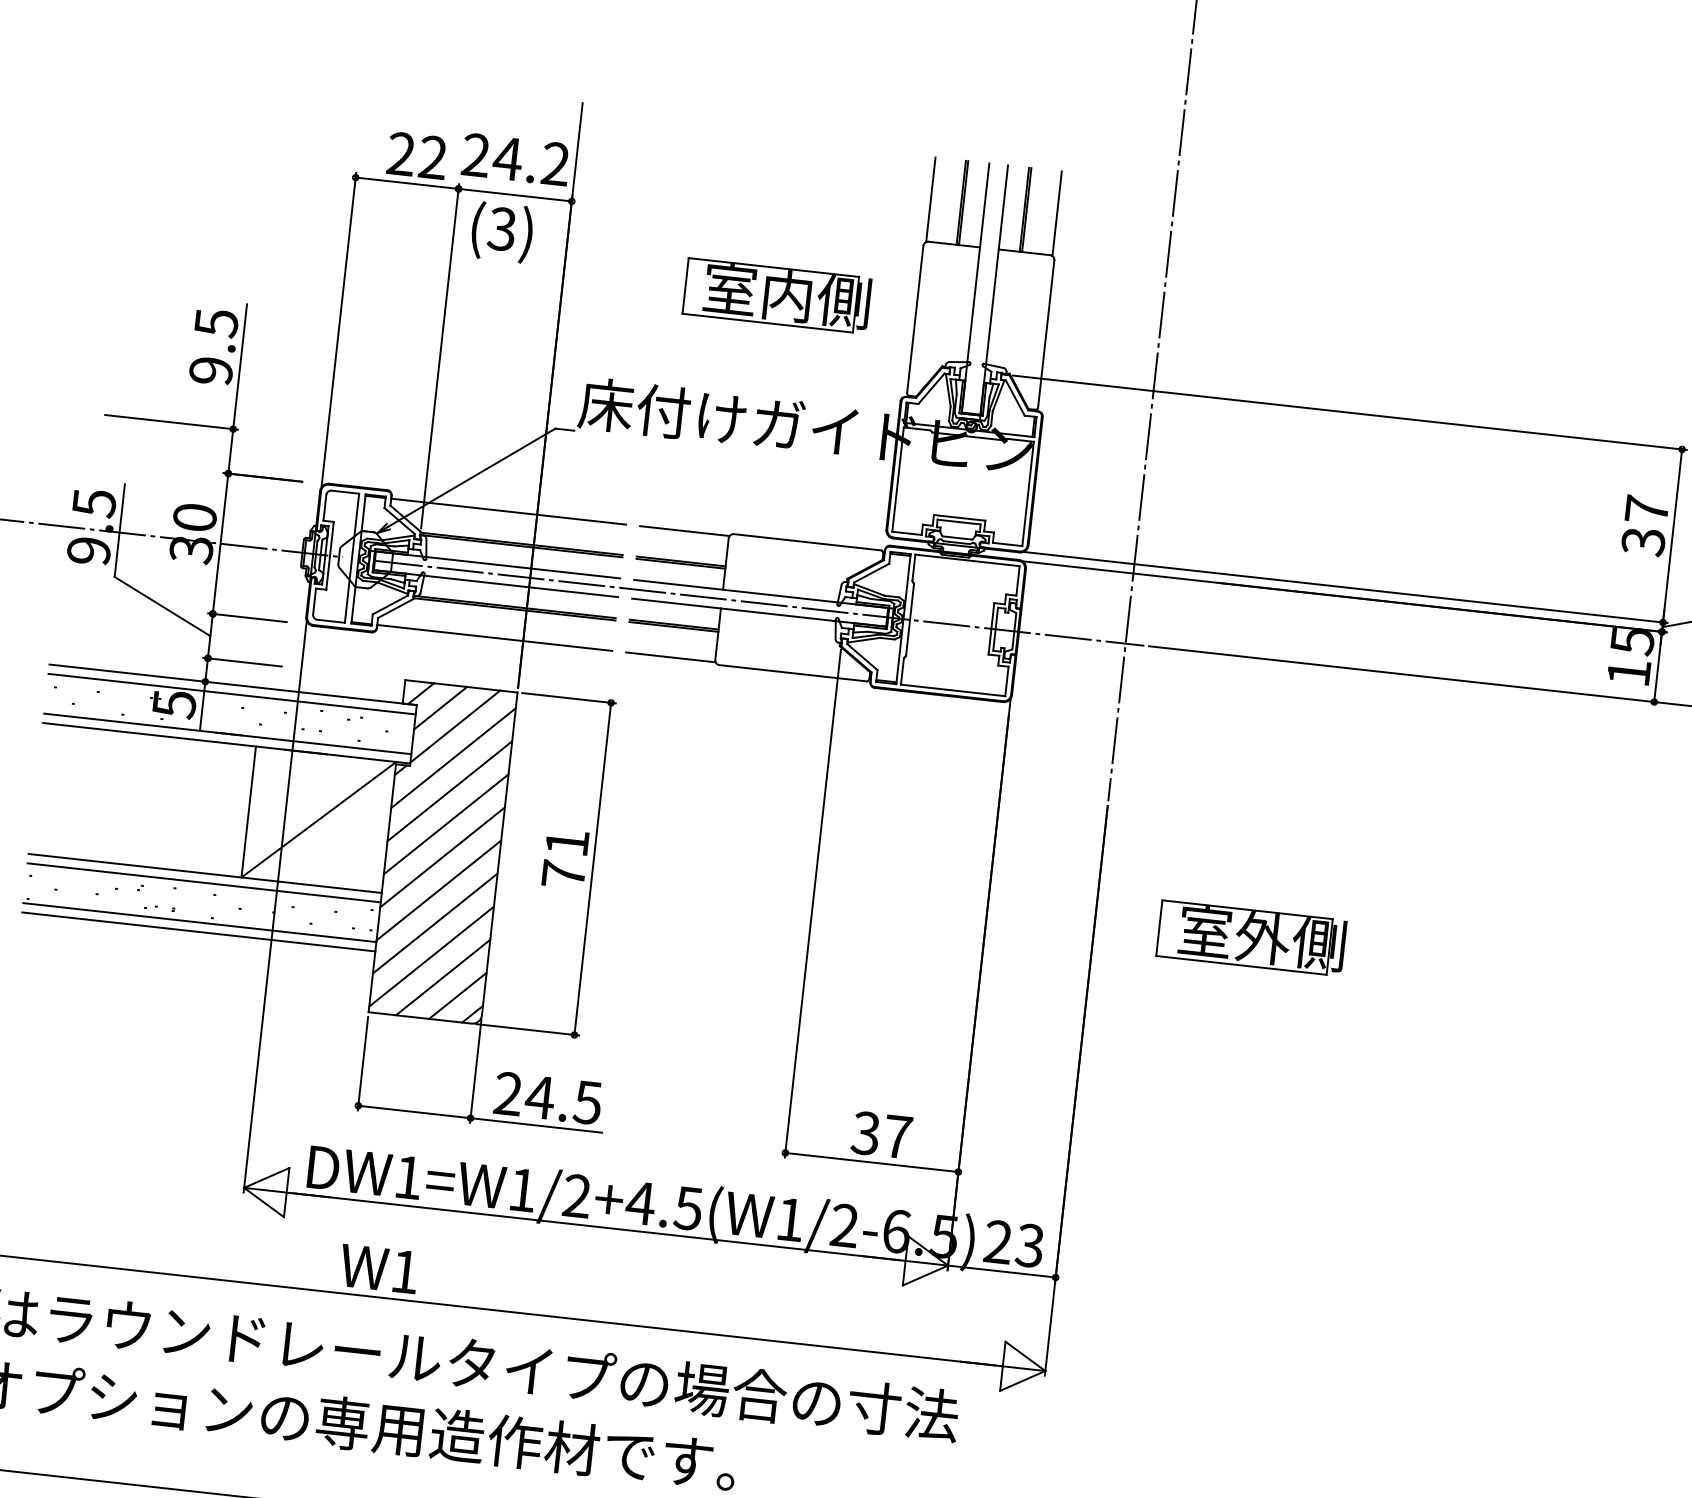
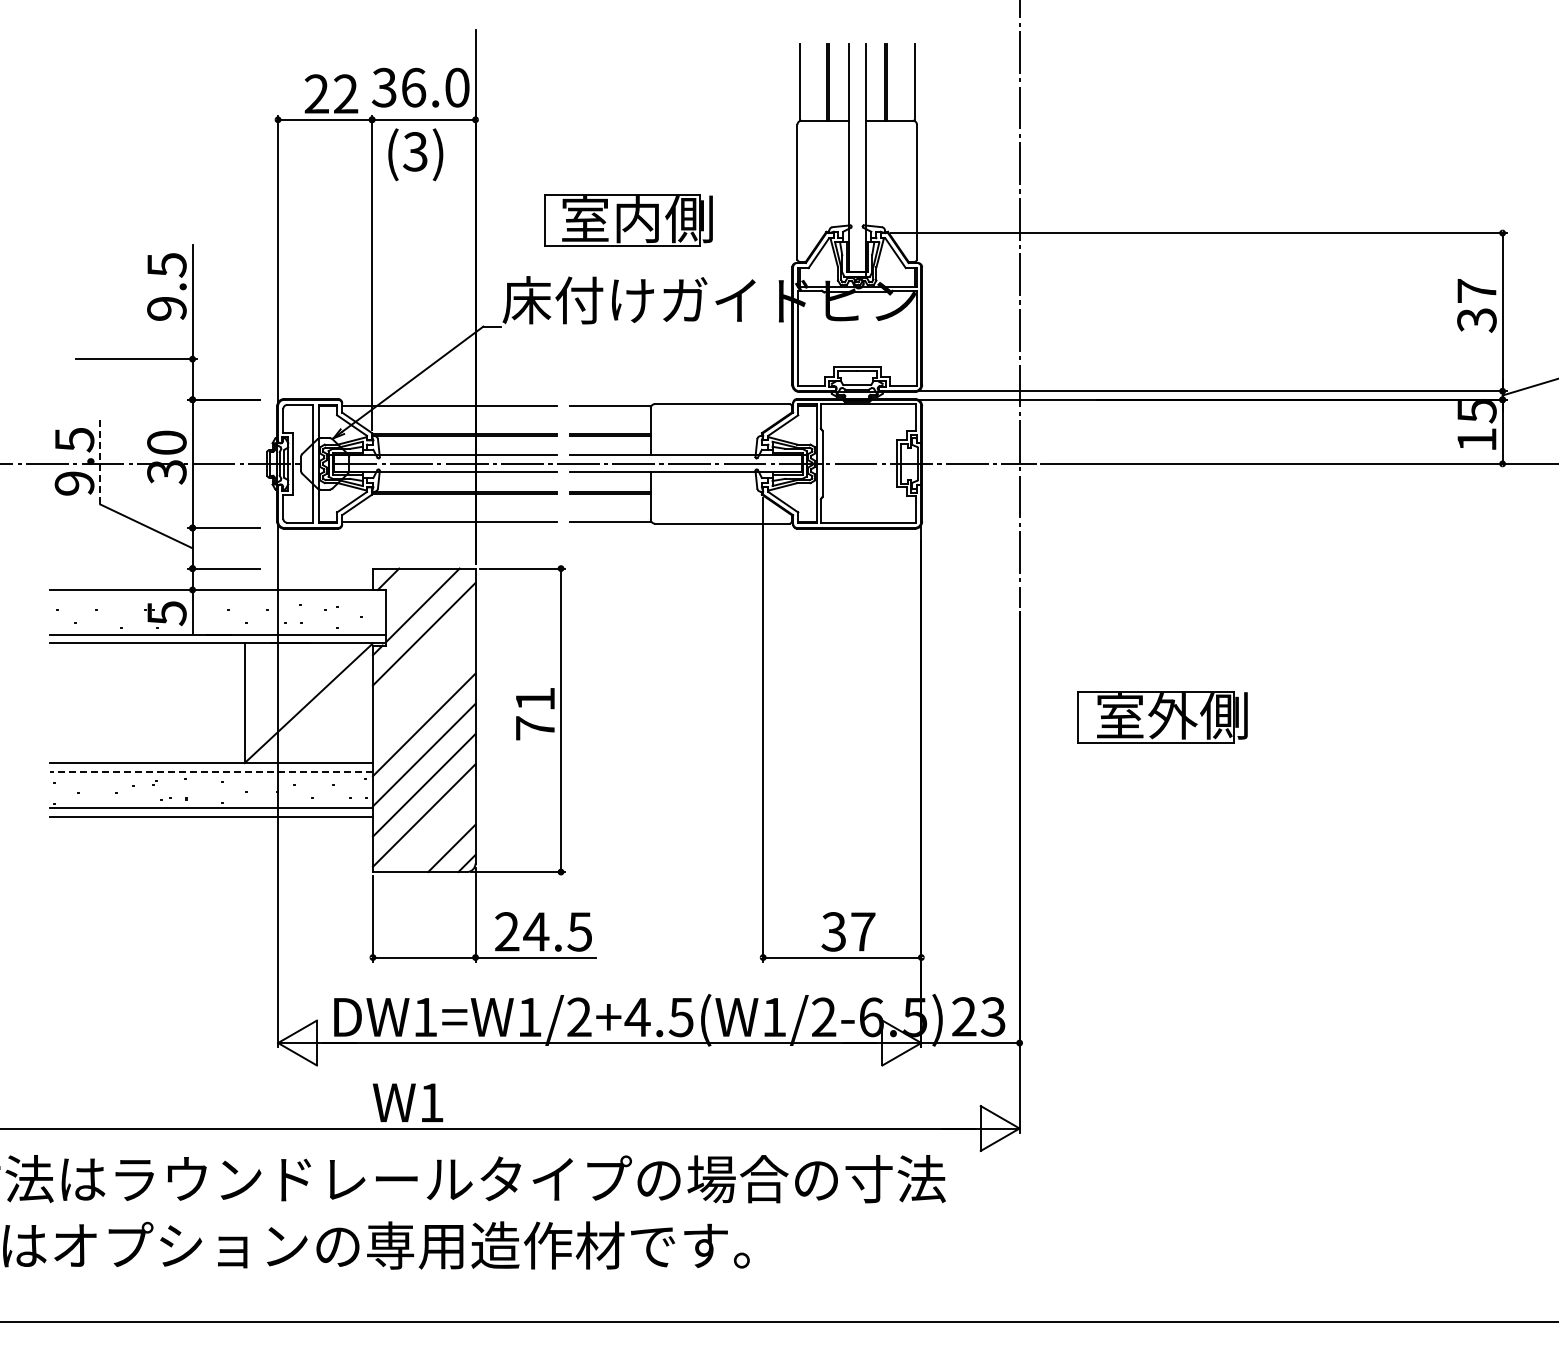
text: (515, 159) -> (420, 87), 24.2 -> 36.0
part: (777, 295) -> (628, 220), moved
line: (120, 530) -> (100, 461), solid -> dashed
line: (231, 694) -> (217, 598), removed
line: (440, 708) -> (407, 590), removed
line: (449, 791) -> (423, 664), removed
line: (445, 824) -> (423, 694), removed
line: (204, 882) -> (211, 771), solid -> dashed
line: (442, 977) -> (436, 833), removed

